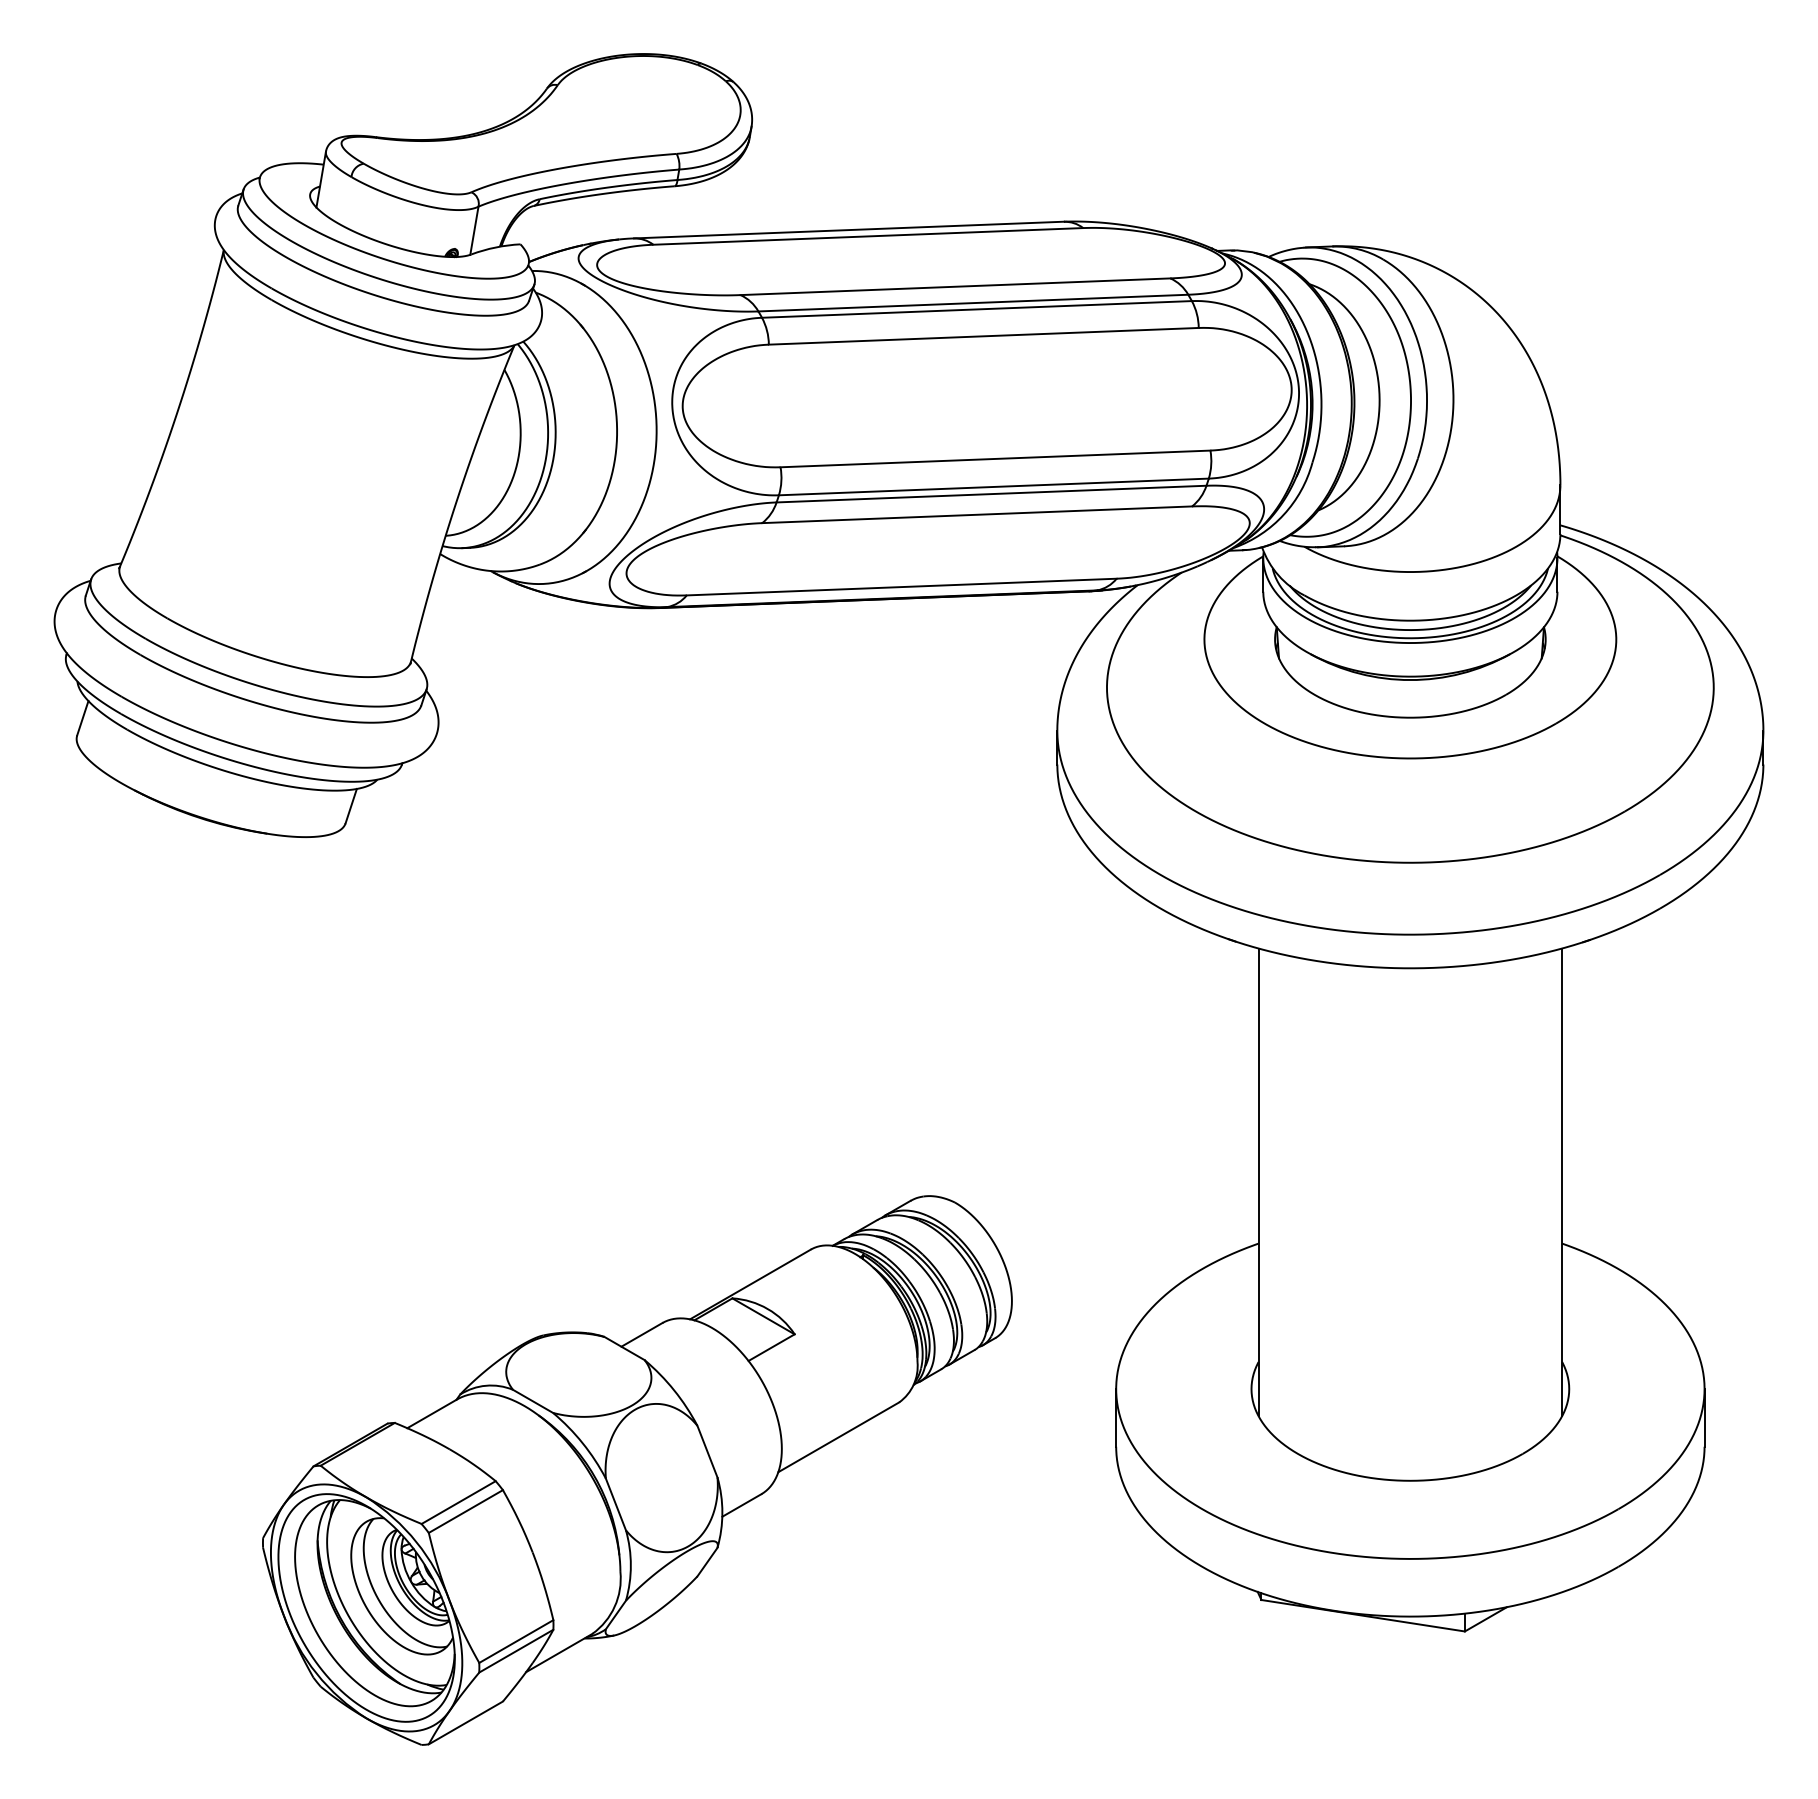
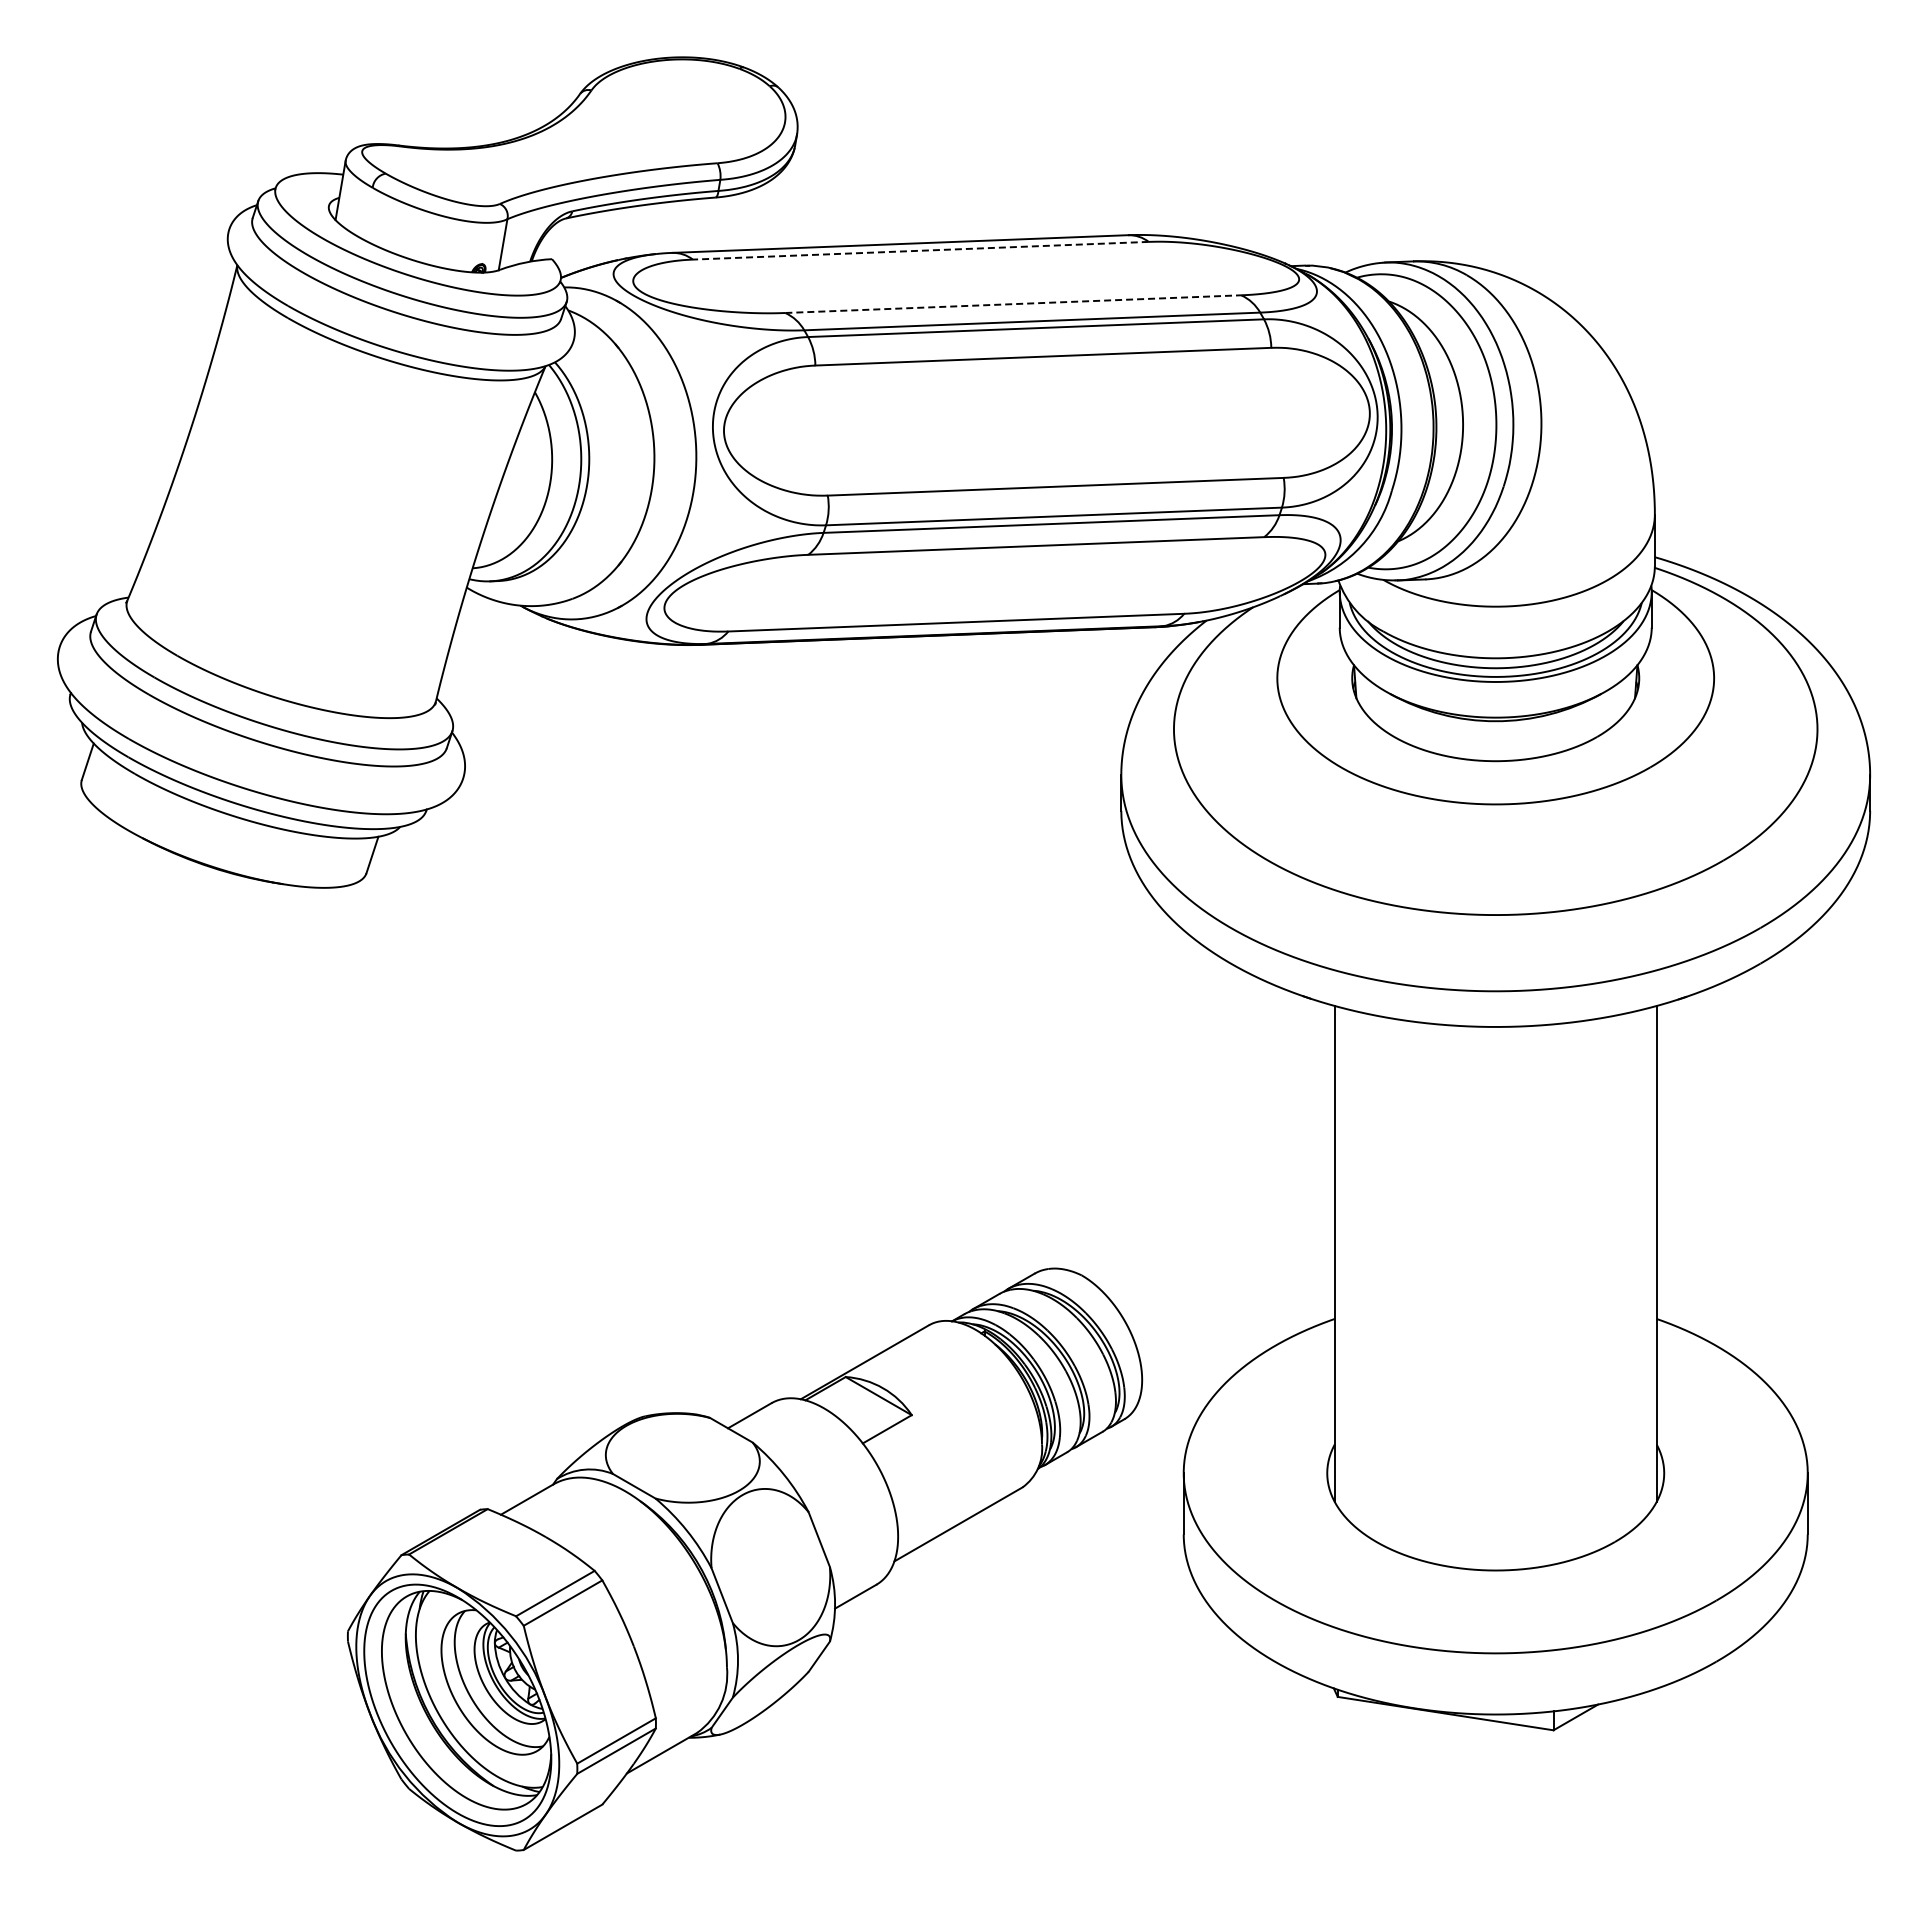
line: (867, 236) -> (920, 250), solid -> dashed
line: (955, 287) -> (1013, 304), solid -> dashed
part: (637, 1470) -> (745, 1559), moved

